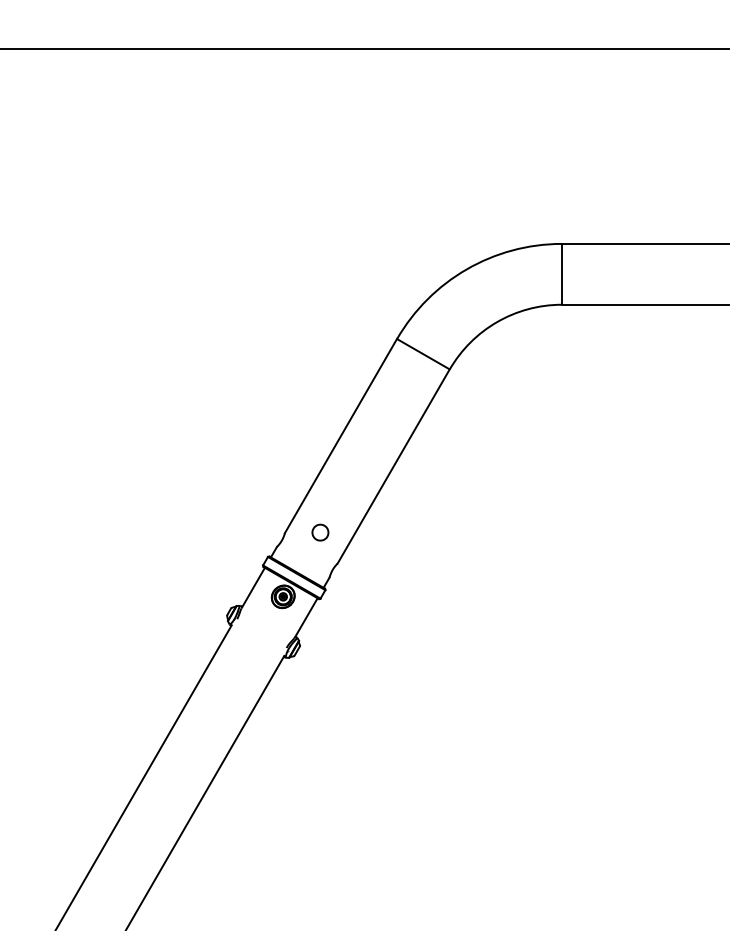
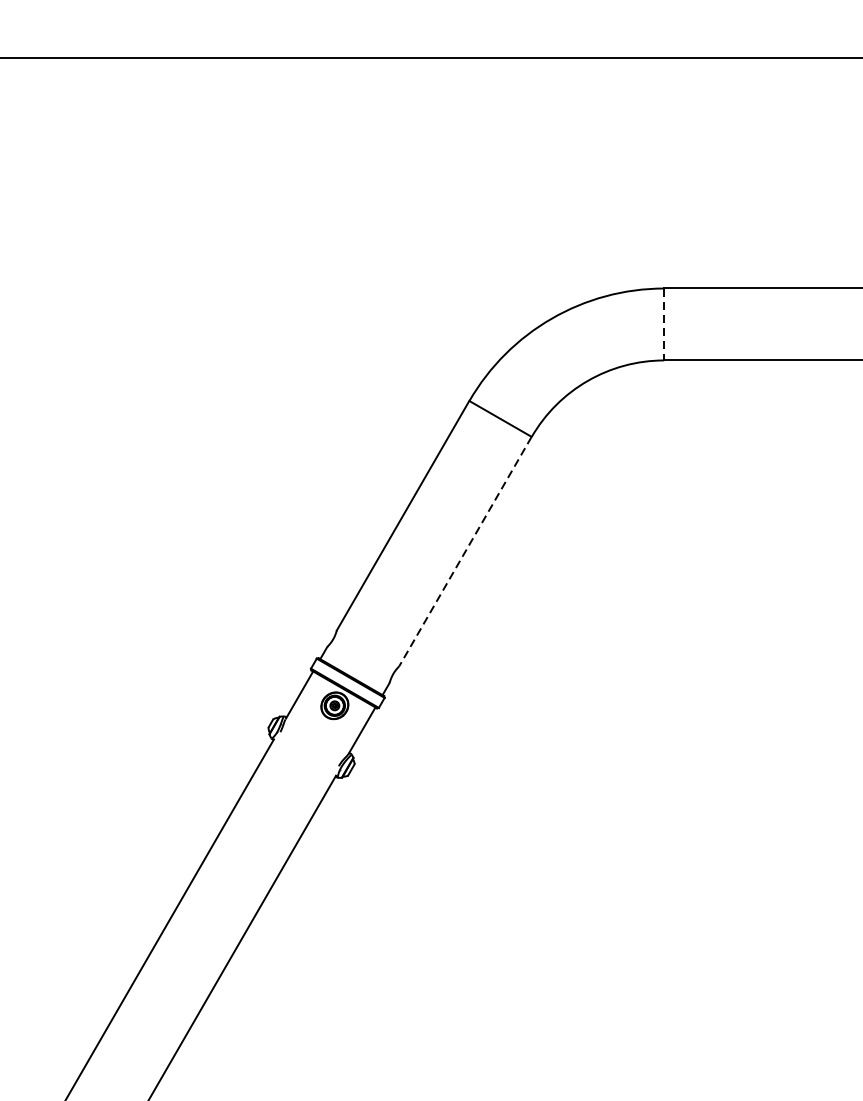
line: (561, 274) -> (663, 324), solid -> dashed
line: (393, 466) -> (465, 551), solid -> dashed
part: (320, 532) -> (378, 629), removed

